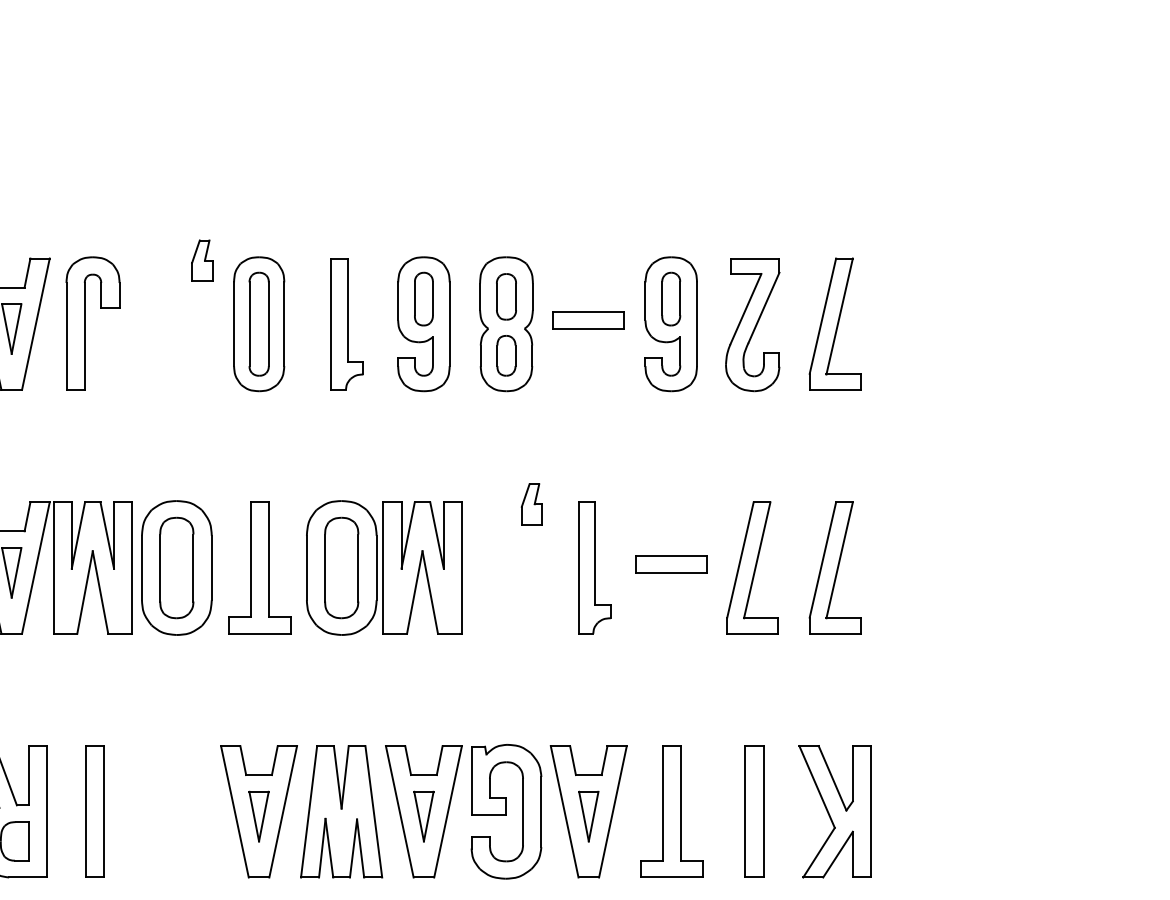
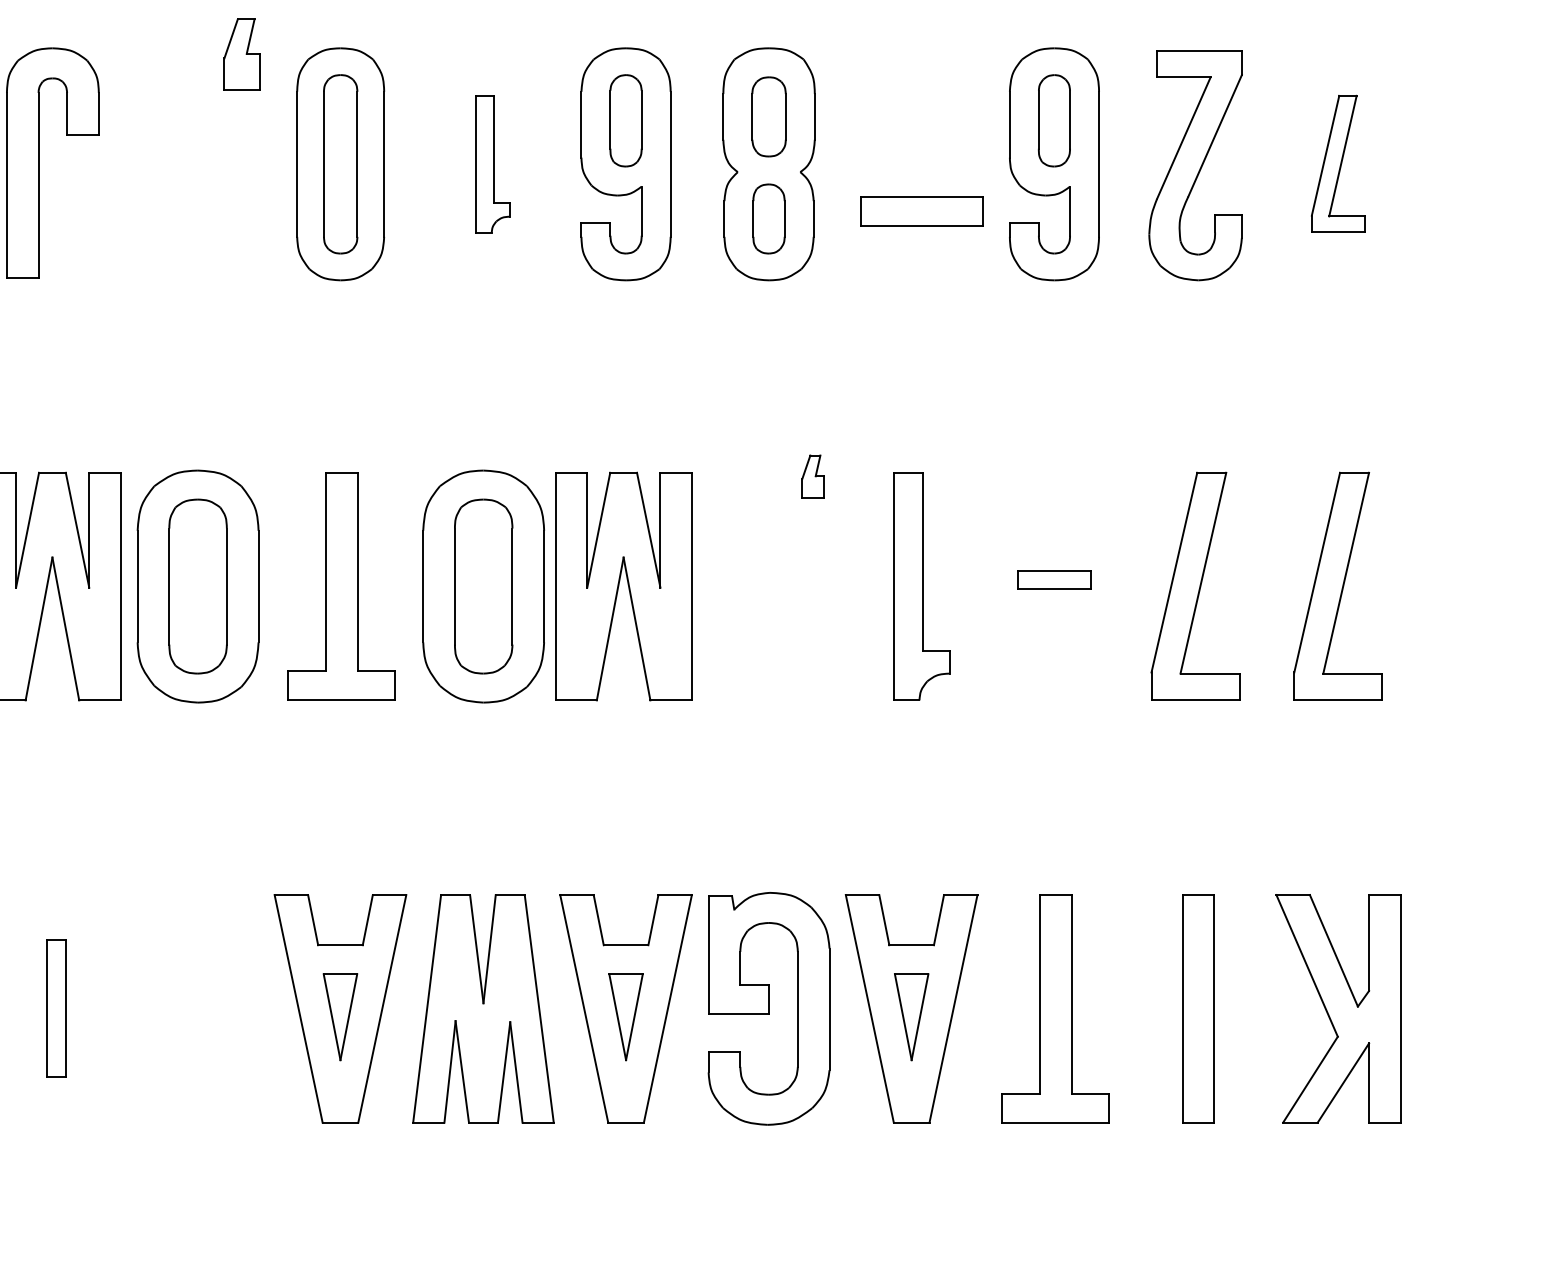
part: (588, 320) -> (921, 211), moved
part: (834, 323) -> (1337, 163), size x0.6
part: (346, 324) -> (491, 164), size x0.6
part: (531, 504) -> (812, 476), size x0.6
part: (671, 564) -> (1054, 580), size x0.6
part: (94, 811) -> (55, 1008), size x0.6

